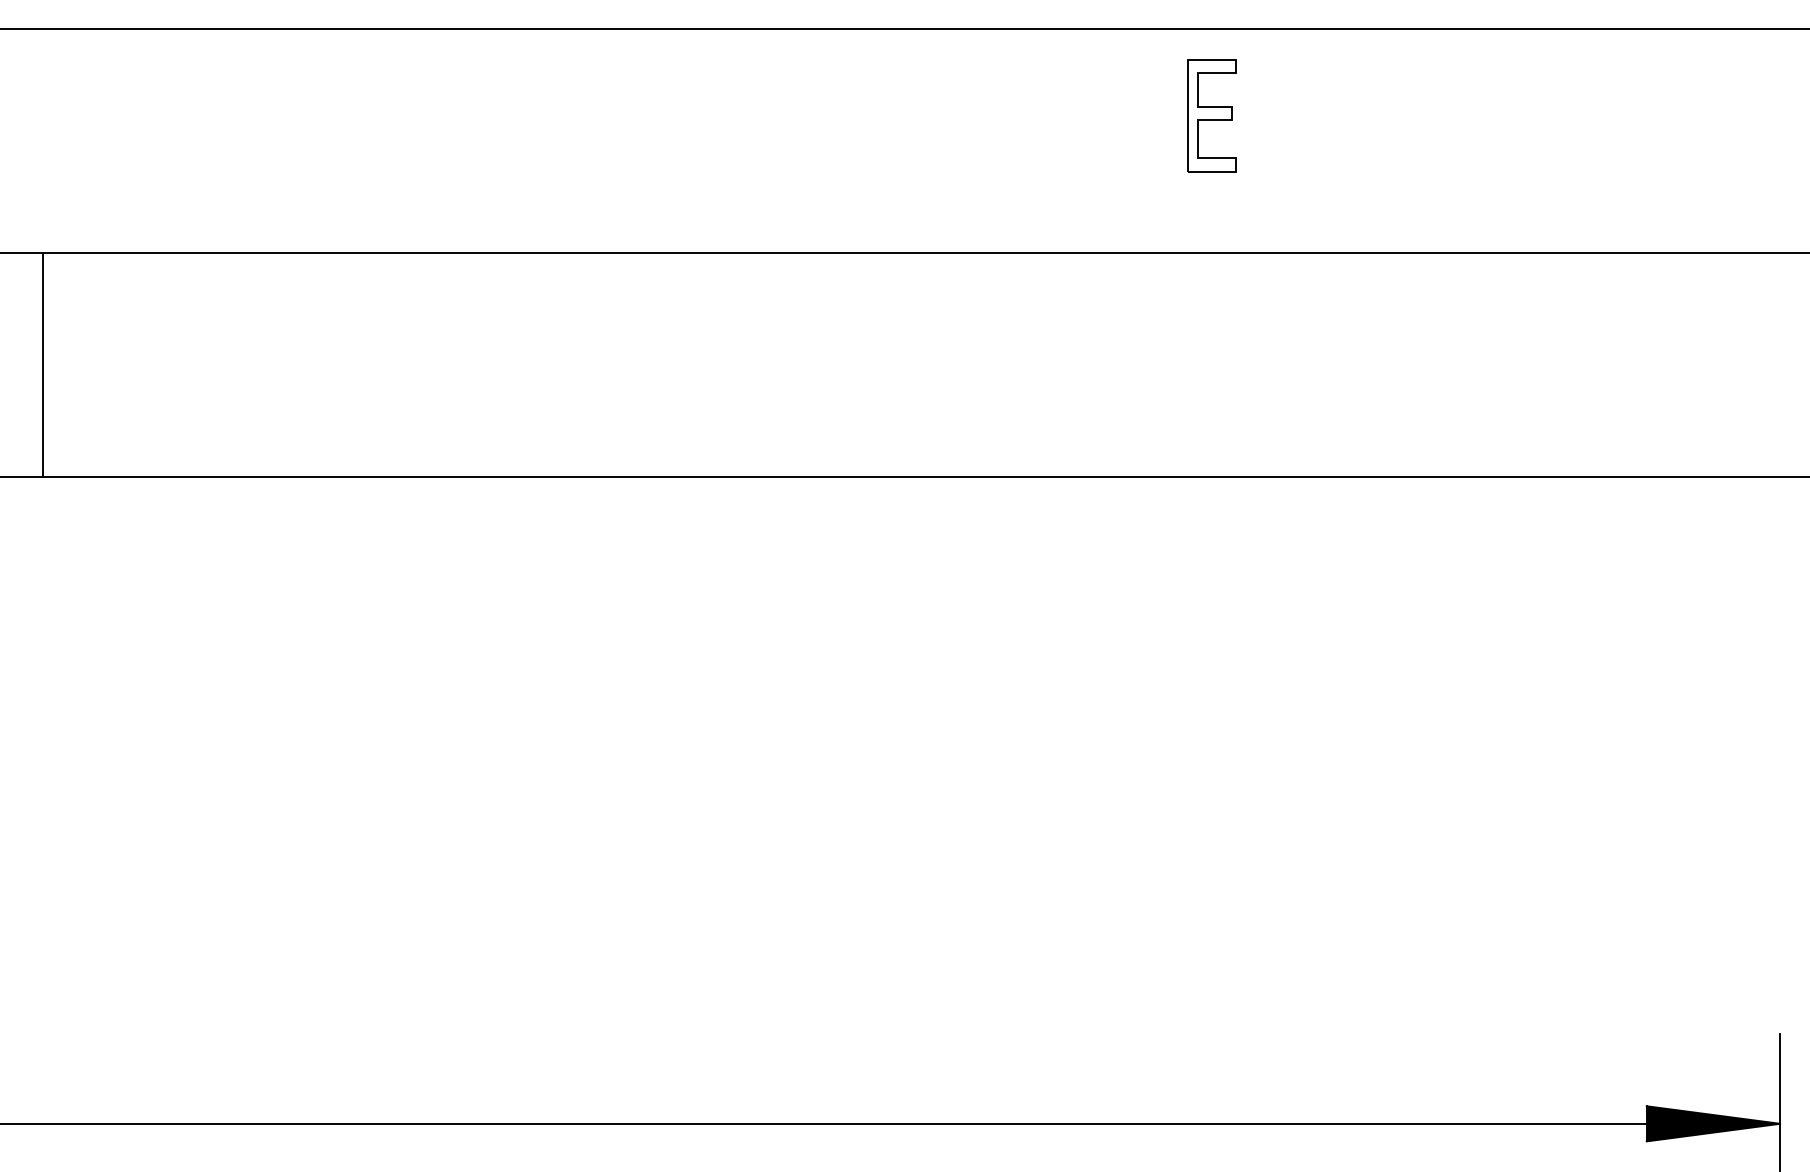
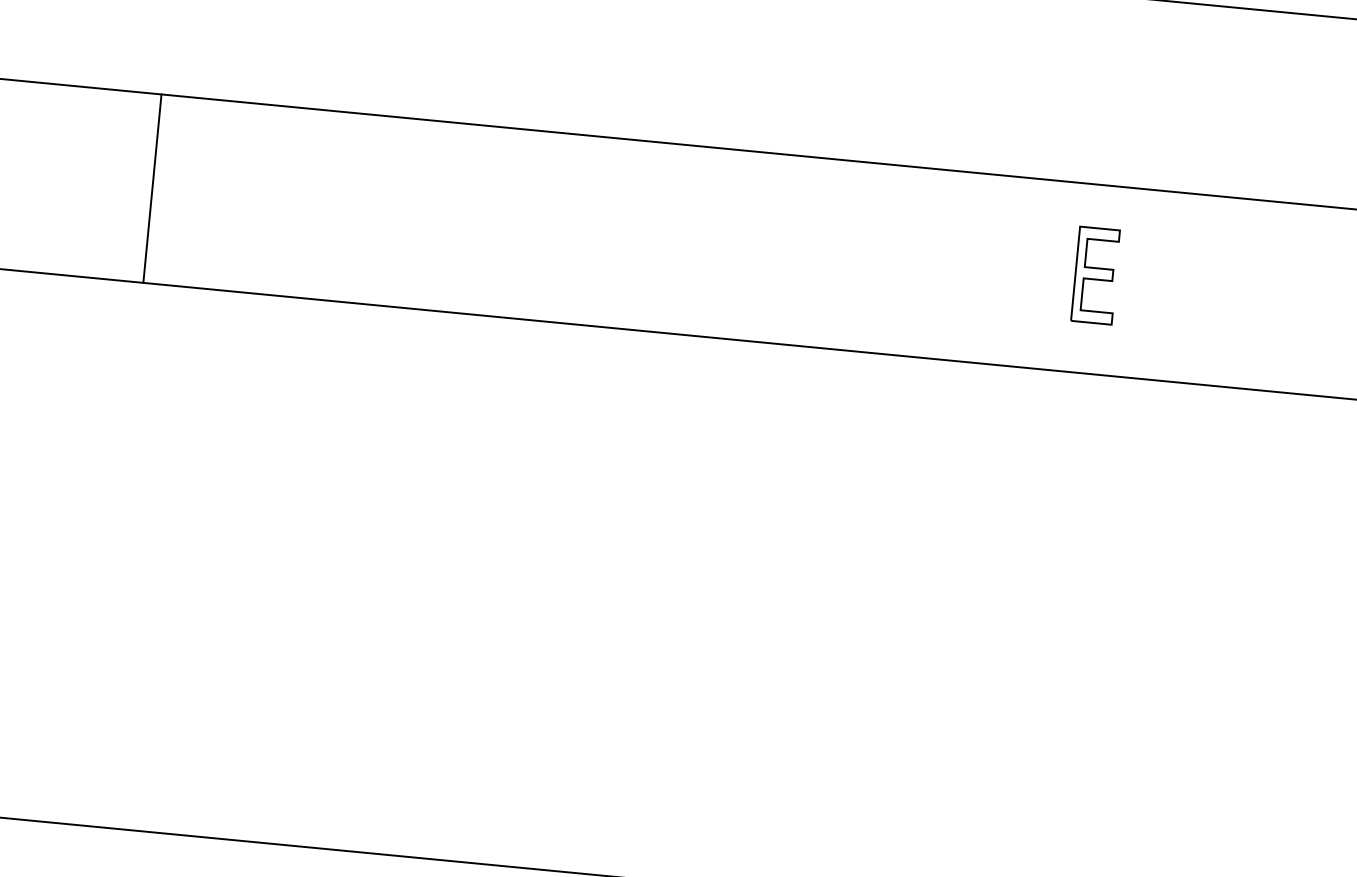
part: (1211, 115) -> (1095, 275), moved
line: (42, 365) -> (152, 188), moved

